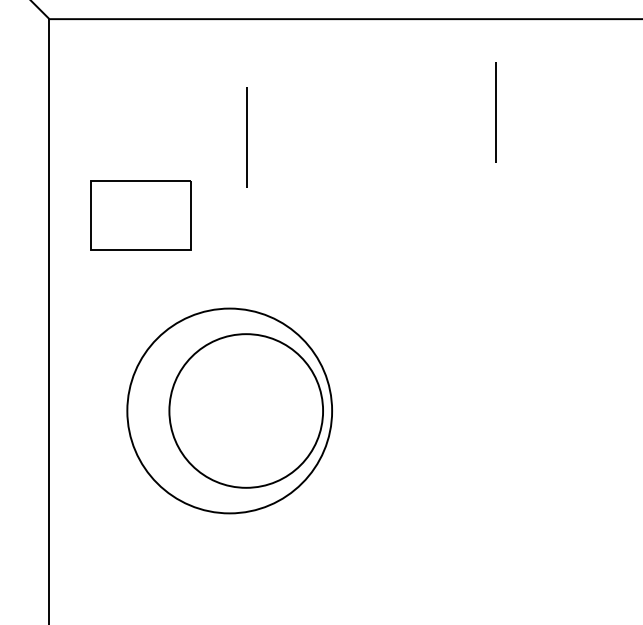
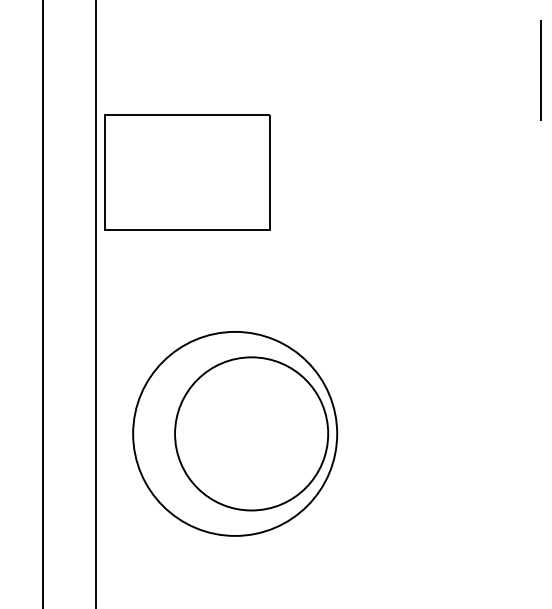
line: (246, 137) -> (292, 94), removed
part: (140, 215) -> (187, 172), size x1.67
part: (229, 410) -> (234, 433), moved

